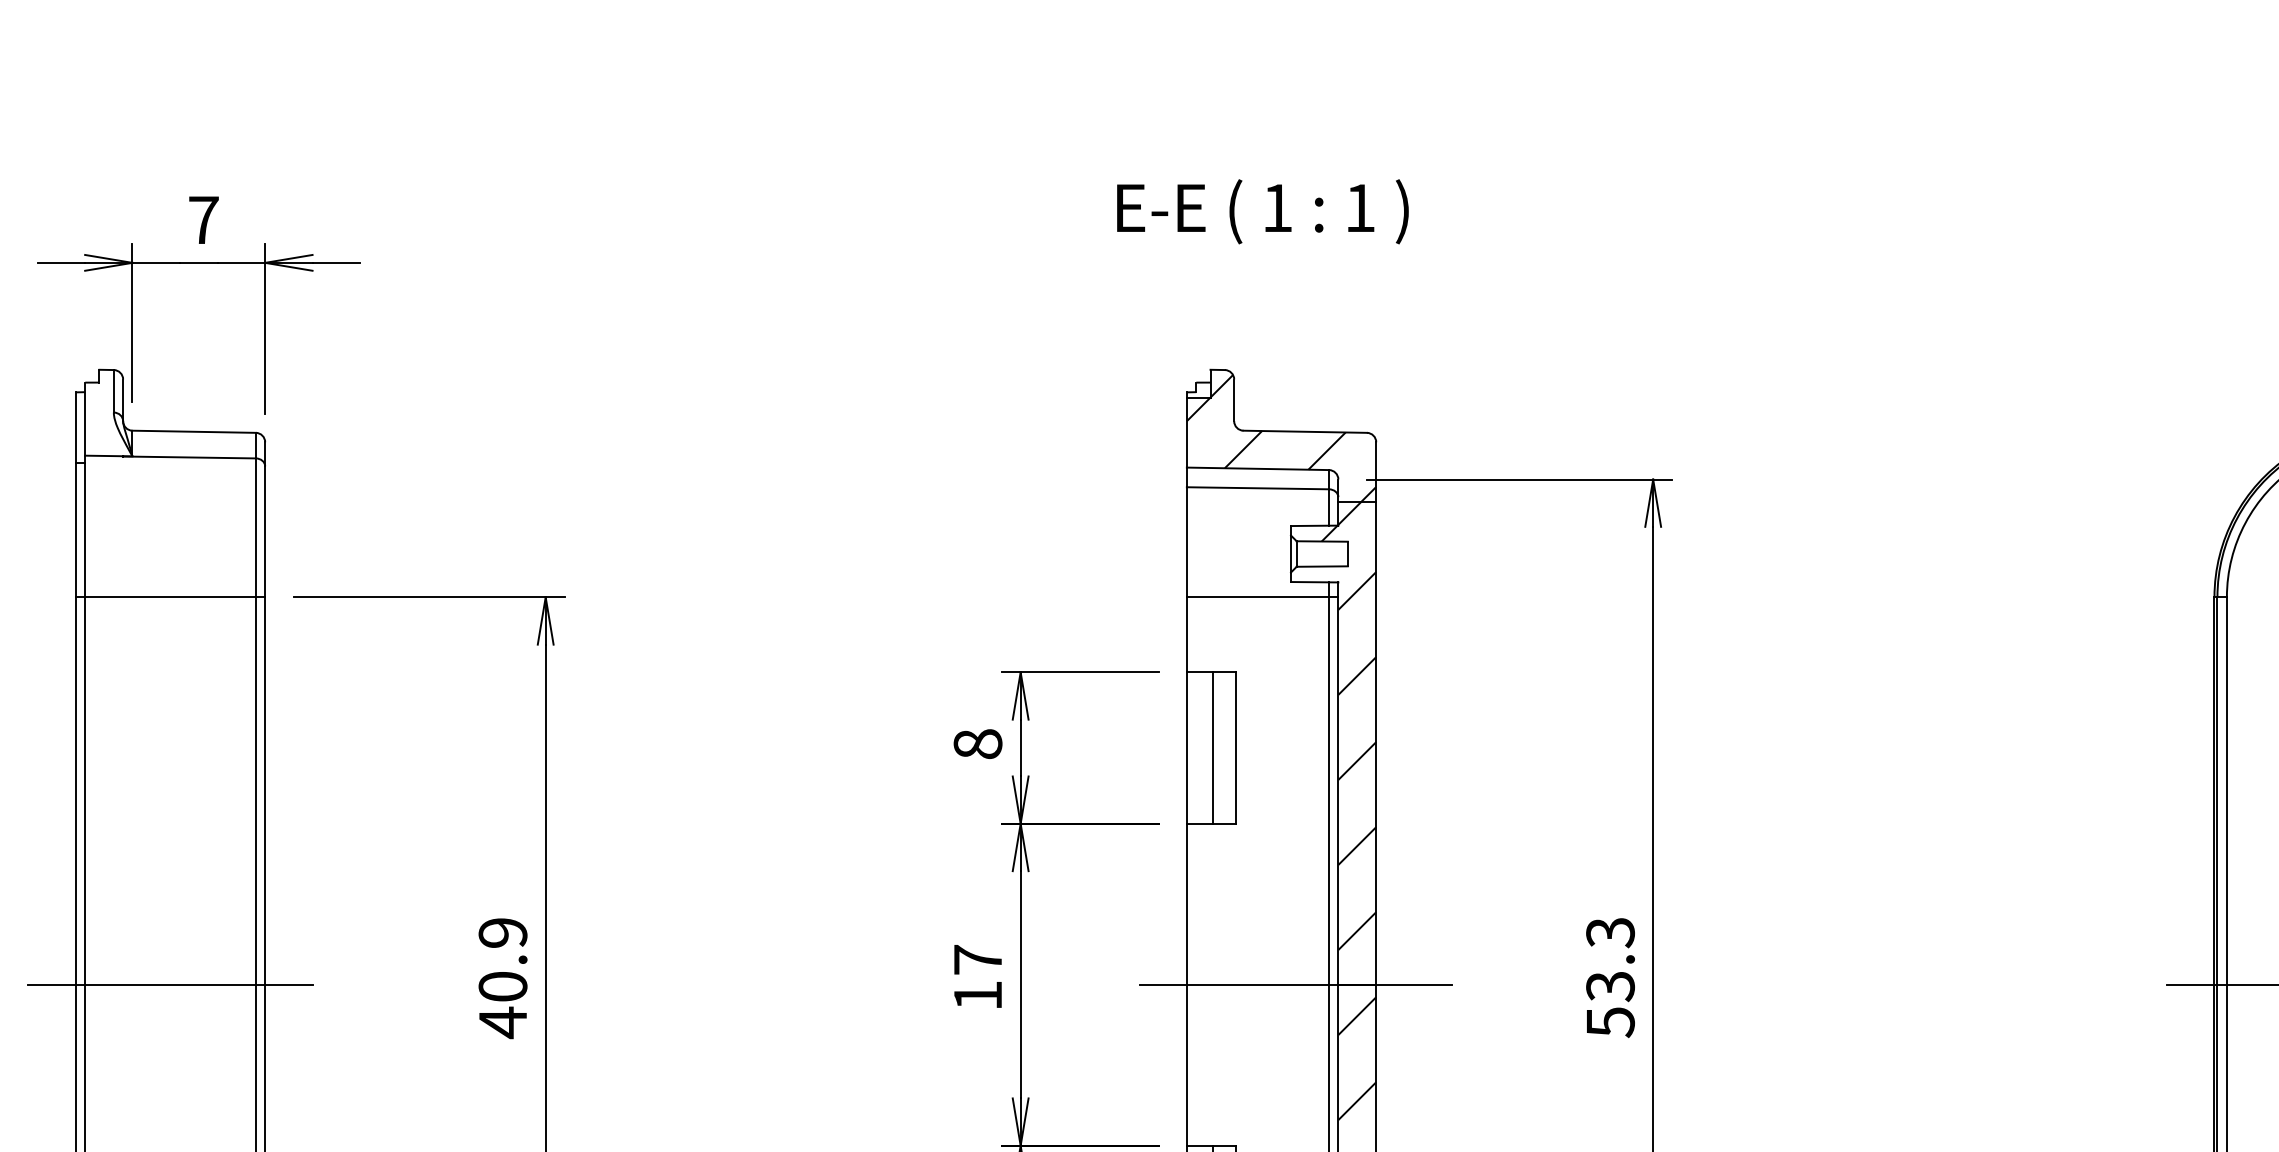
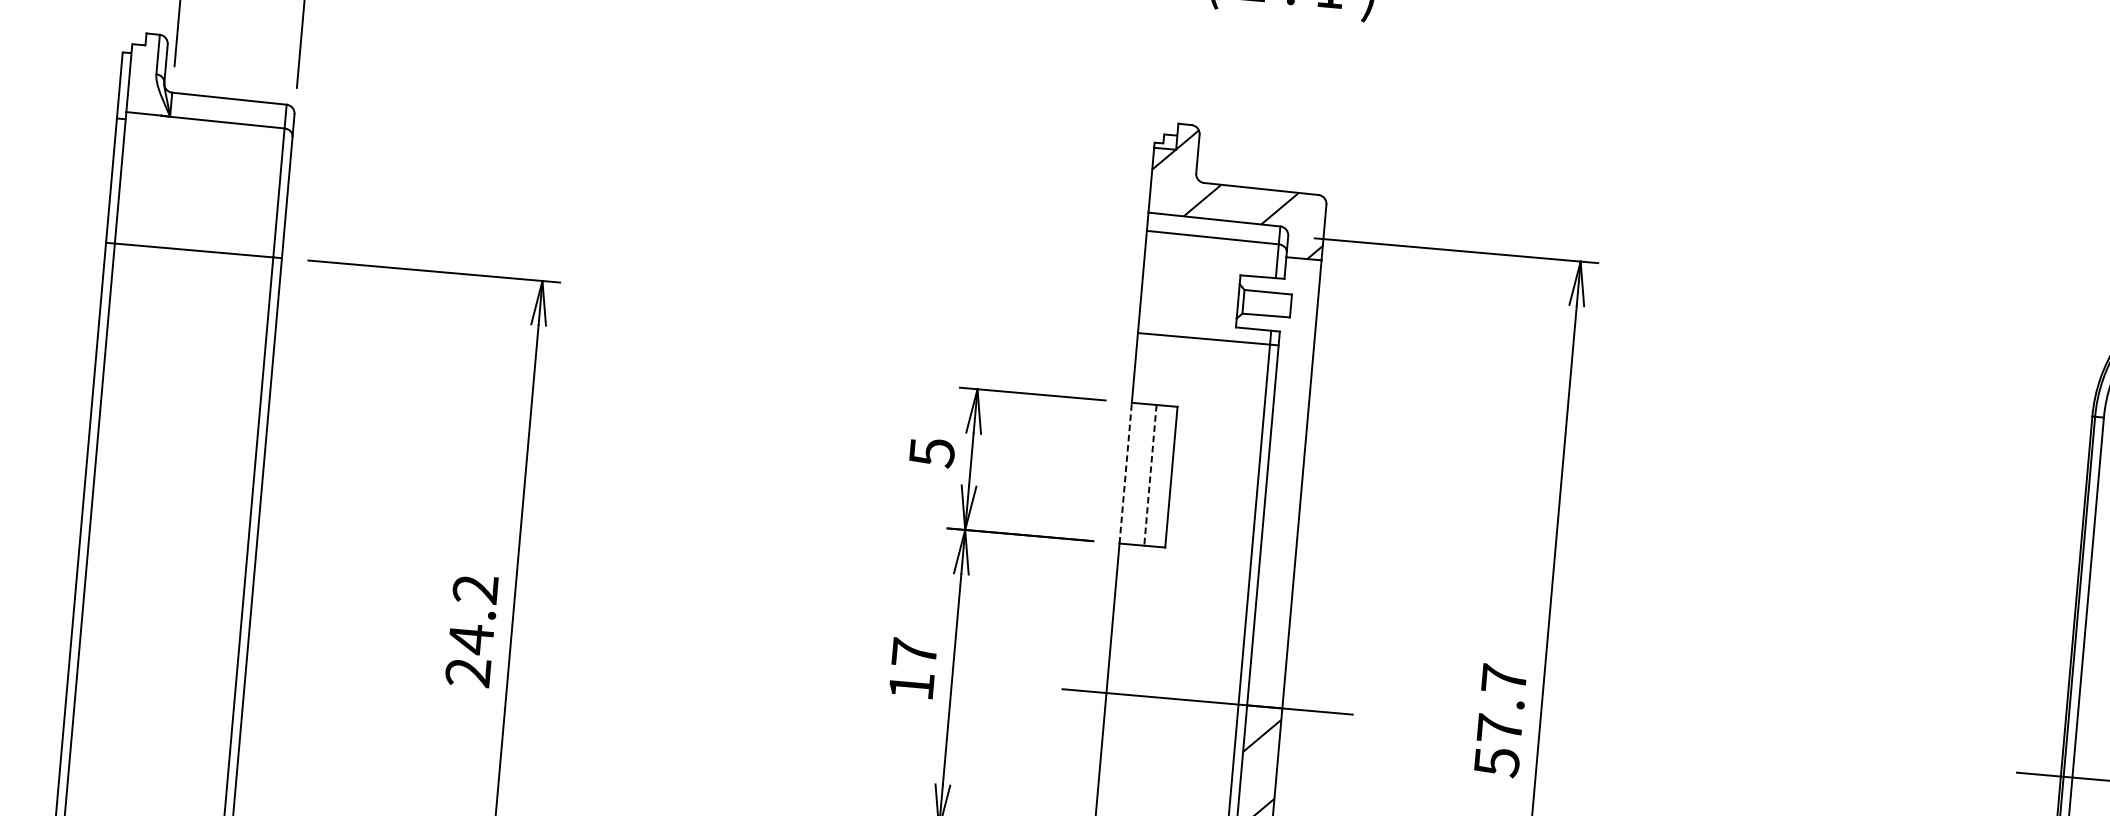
hatch: (1348, 726) -> (1277, 466), removed
text: (977, 744) -> (931, 452), 8 -> 5
line: (1186, 748) -> (1125, 473), solid -> dashed
line: (1213, 748) -> (1150, 475), solid -> dashed
text: (1610, 959) -> (1501, 703), 53.3 -> 57.7
text: (502, 978) -> (471, 631), 40.9 -> 24.2
line: (170, 984) -> (162, 610), removed

